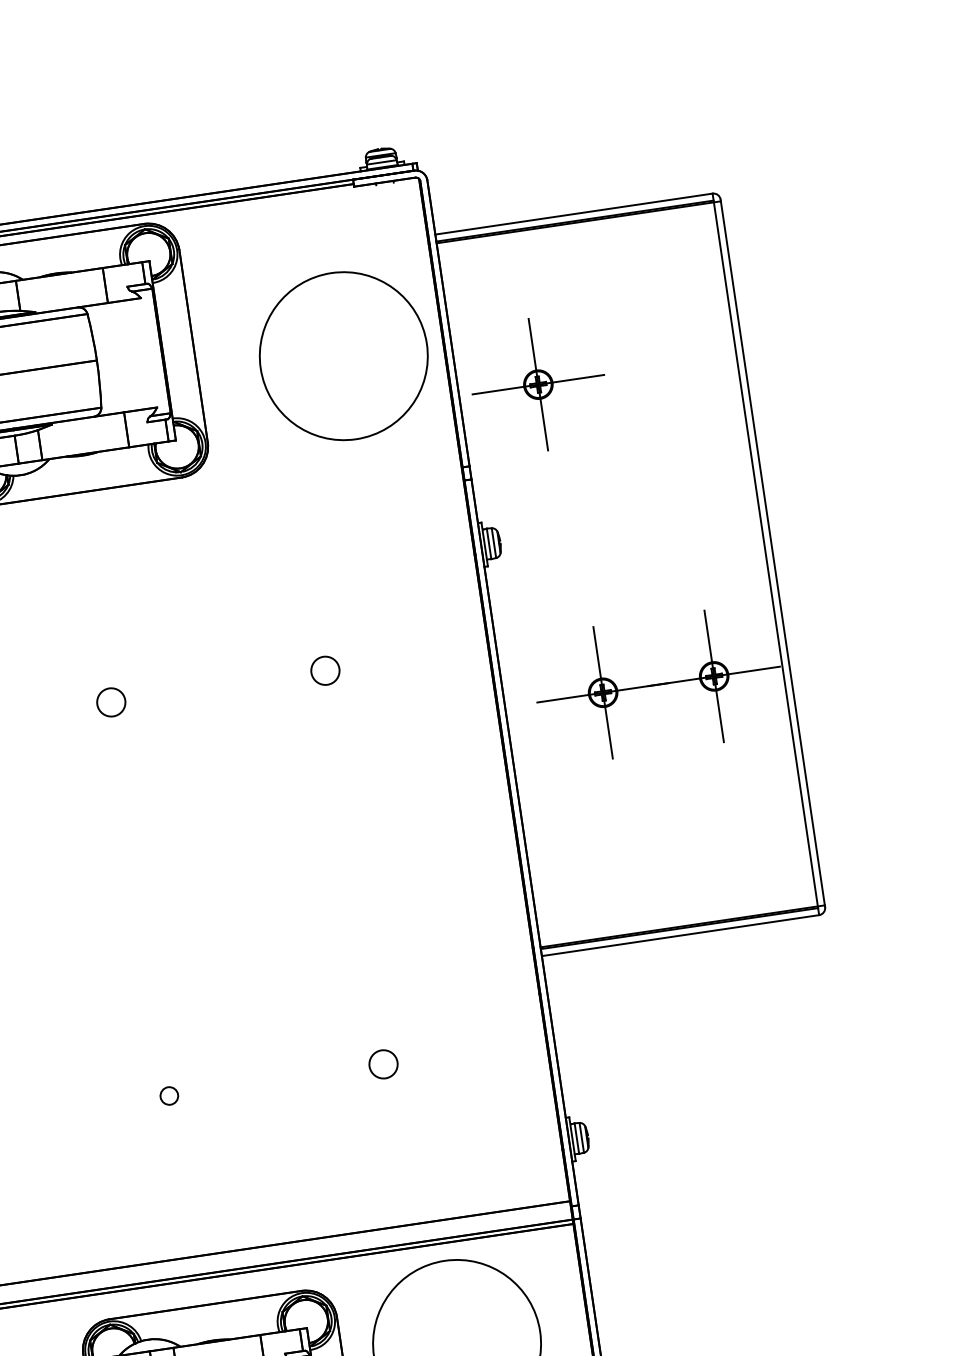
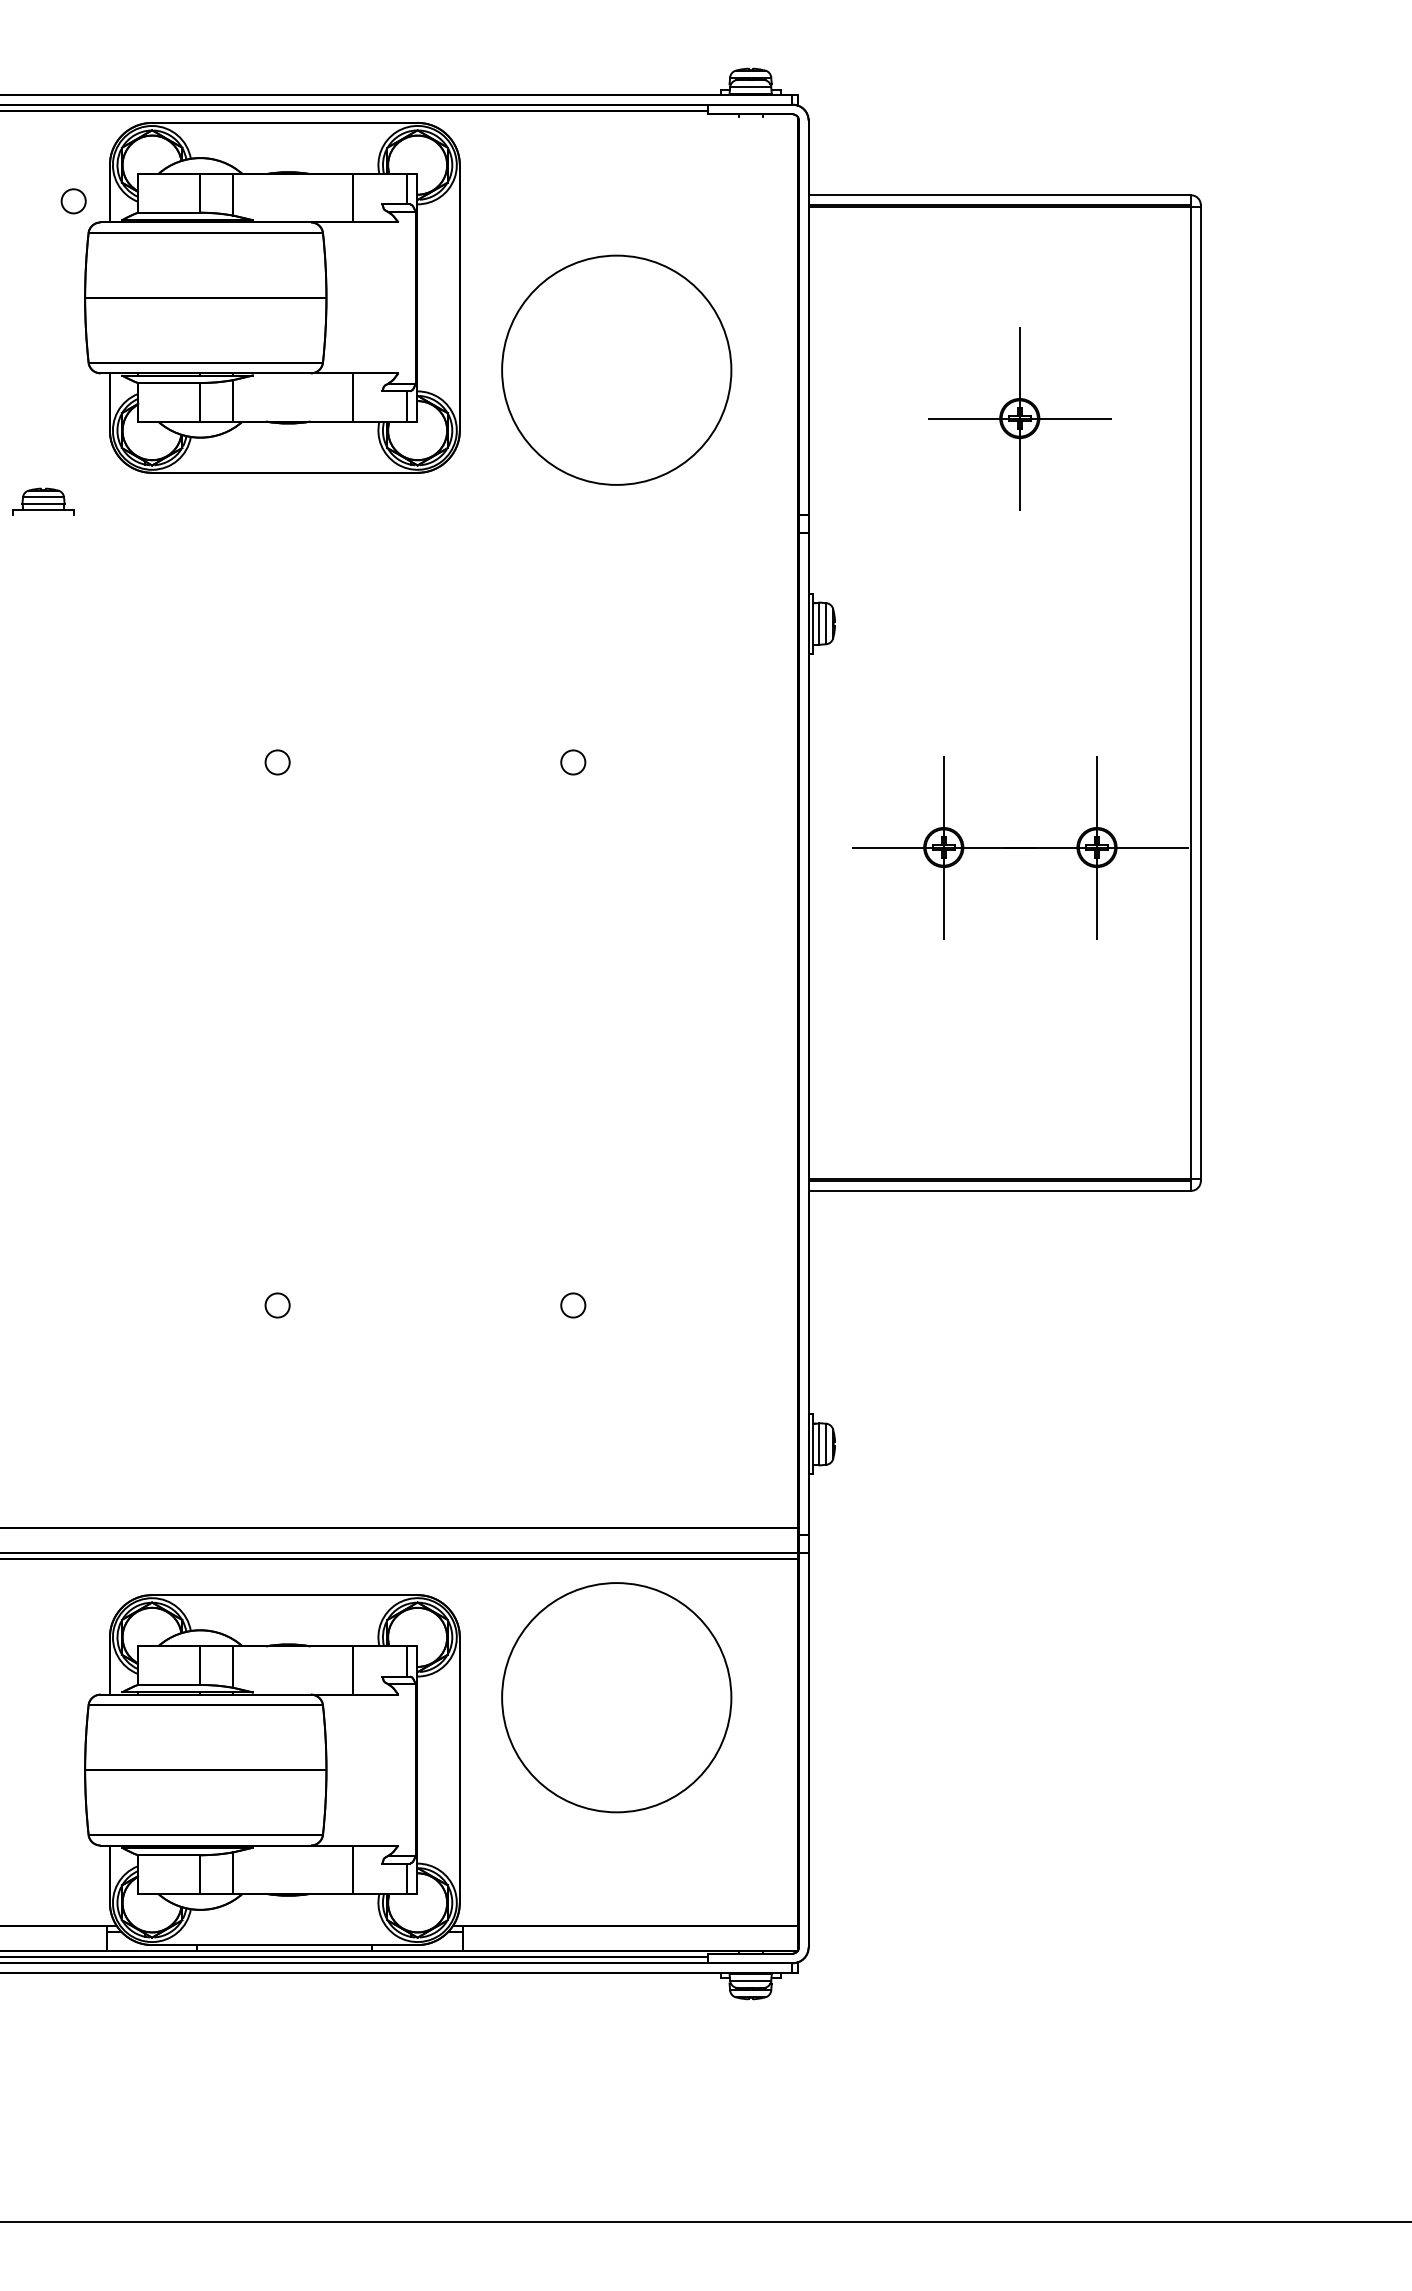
part: (343, 355) -> (616, 369), moved
part: (538, 384) -> (1019, 418), moved
part: (325, 670) -> (573, 762), size x0.62
part: (111, 702) -> (277, 762), size x0.62
part: (383, 1064) -> (573, 1305), size x0.62

